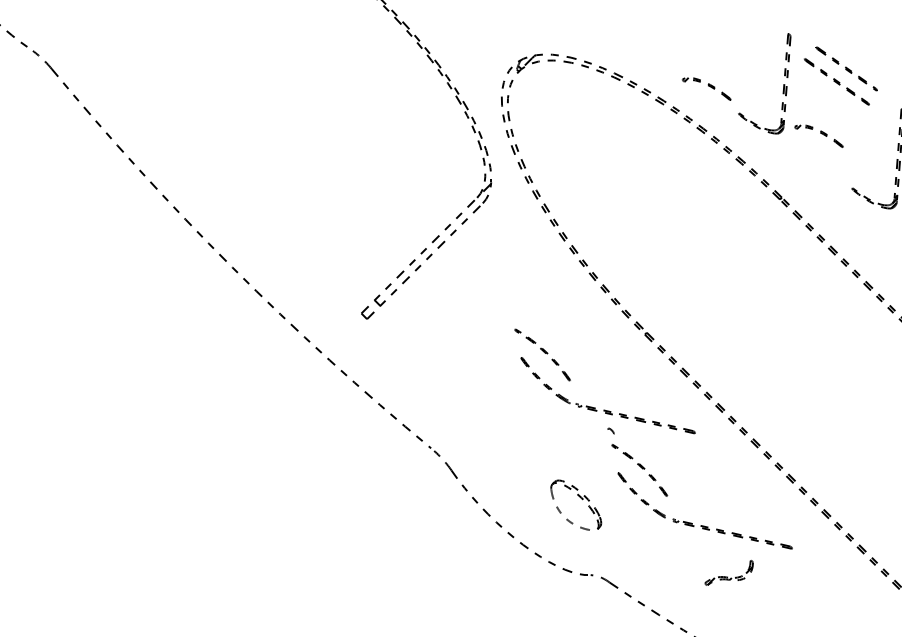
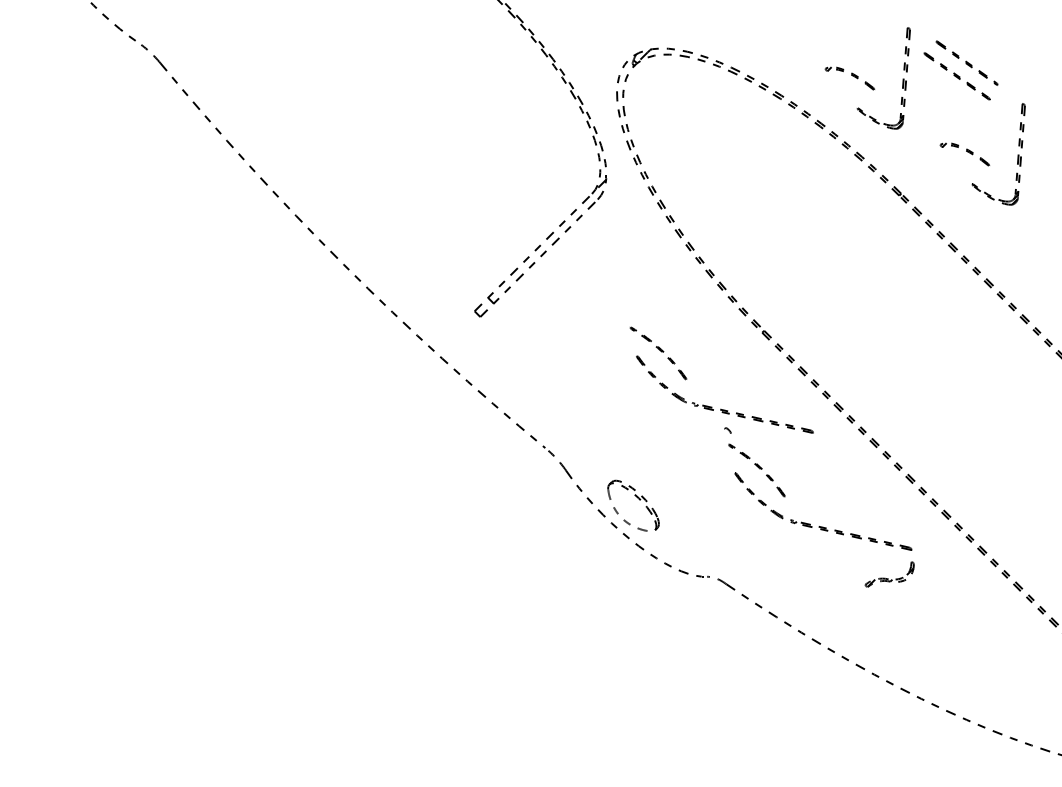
part: (706, 88) -> (849, 78), moved
part: (818, 136) -> (964, 154), moved
part: (581, 499) -> (638, 499), moved
part: (728, 572) -> (889, 574), moved

